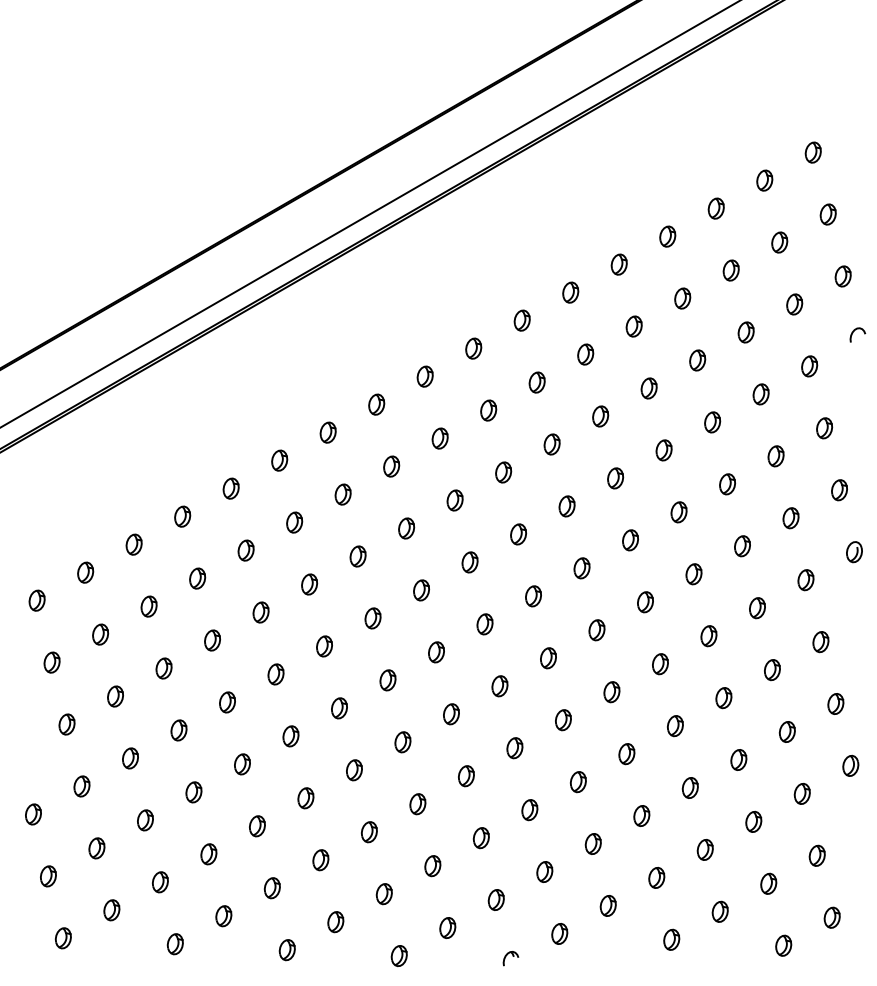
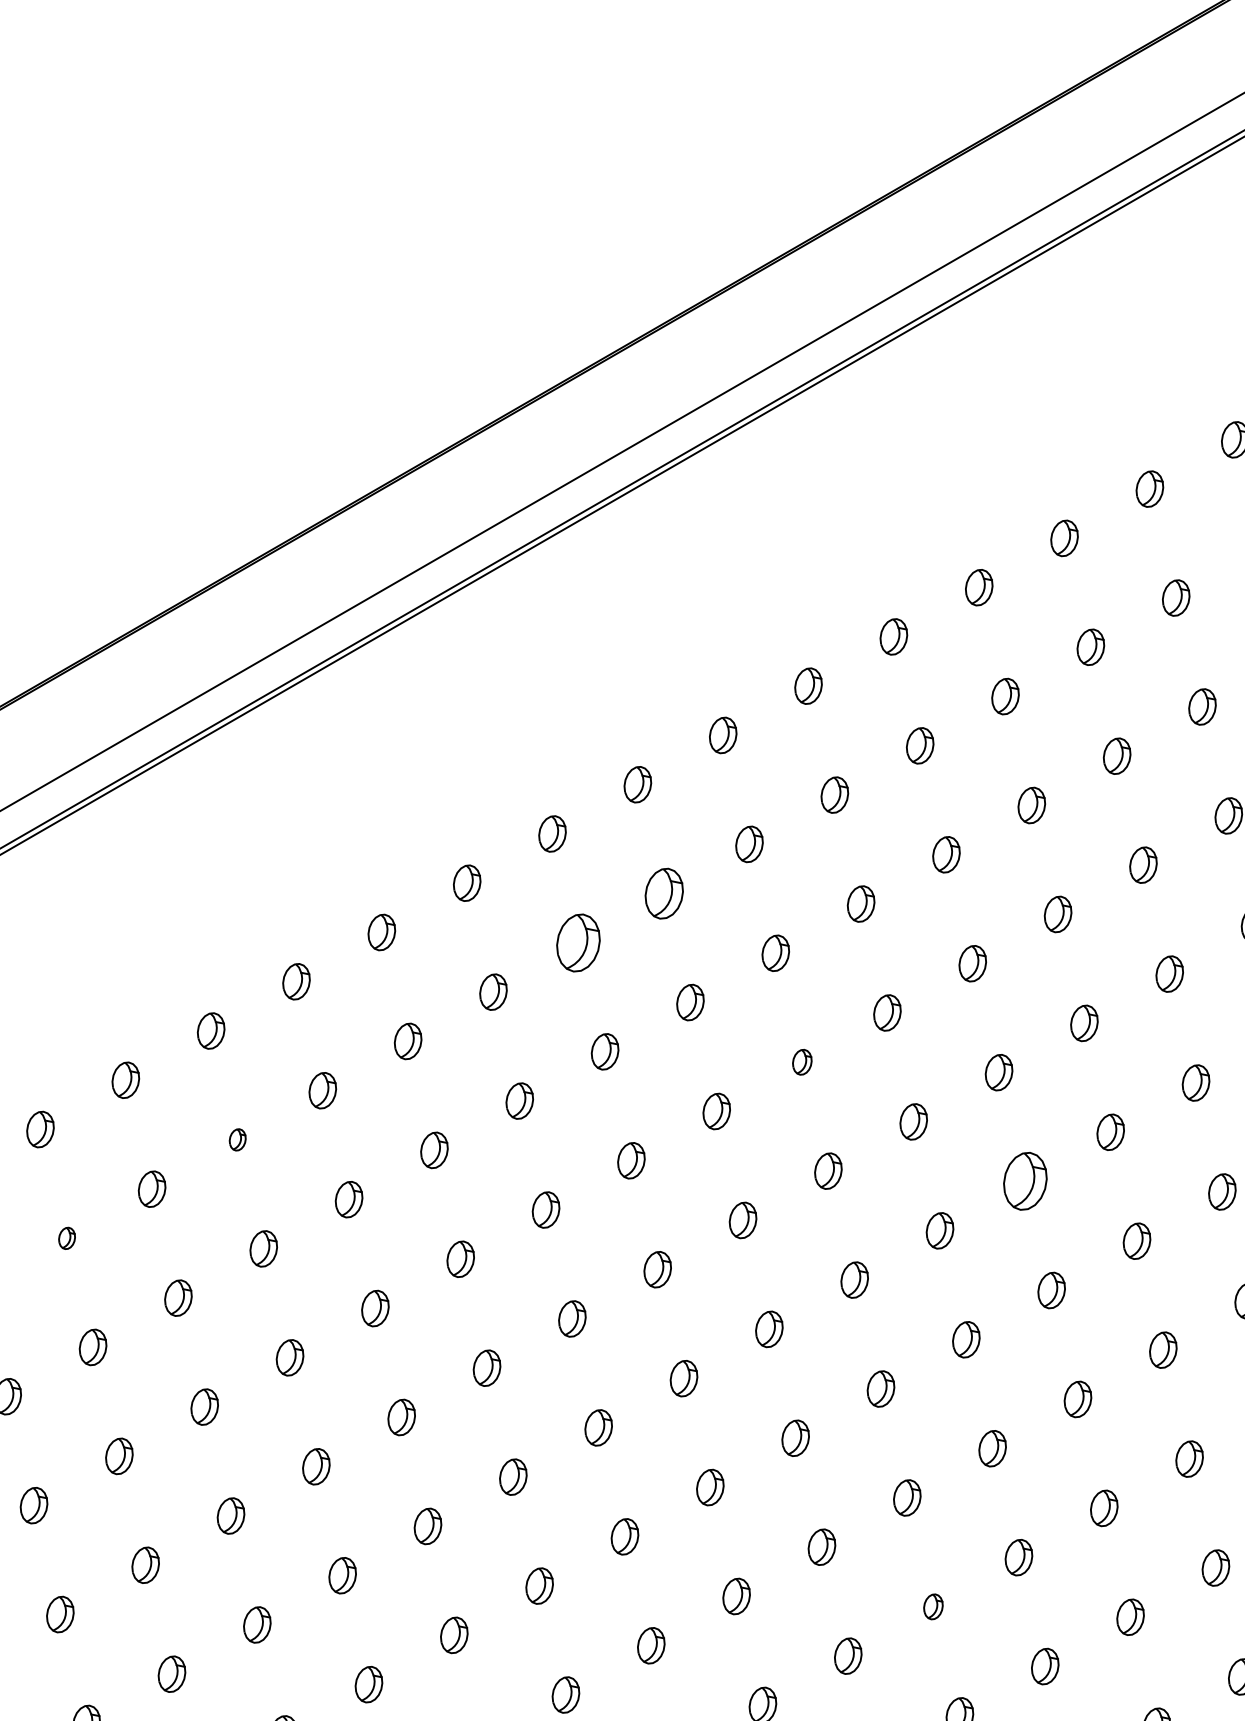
part: (439, 438) -> (662, 893), size x1.4
part: (391, 466) -> (578, 942), size x1.6
part: (518, 534) -> (801, 1062), size x0.7
part: (197, 578) -> (237, 1139), size x0.6
part: (645, 602) -> (1025, 1182), size x1.6
part: (100, 634) -> (66, 1238), size x0.6
part: (592, 843) -> (932, 1605), size x0.7

